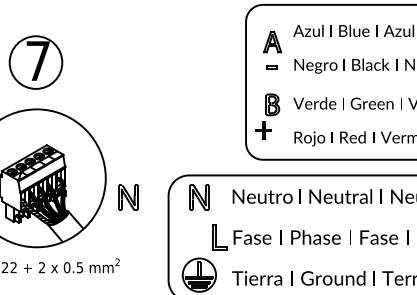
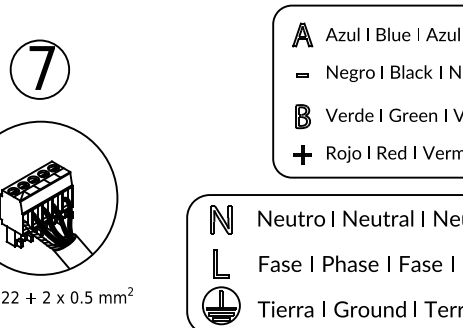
part: (272, 41) -> (302, 34), moved
part: (263, 129) -> (302, 154), moved
part: (128, 197) -> (142, 219), removed
part: (220, 237) -> (221, 263), moved

